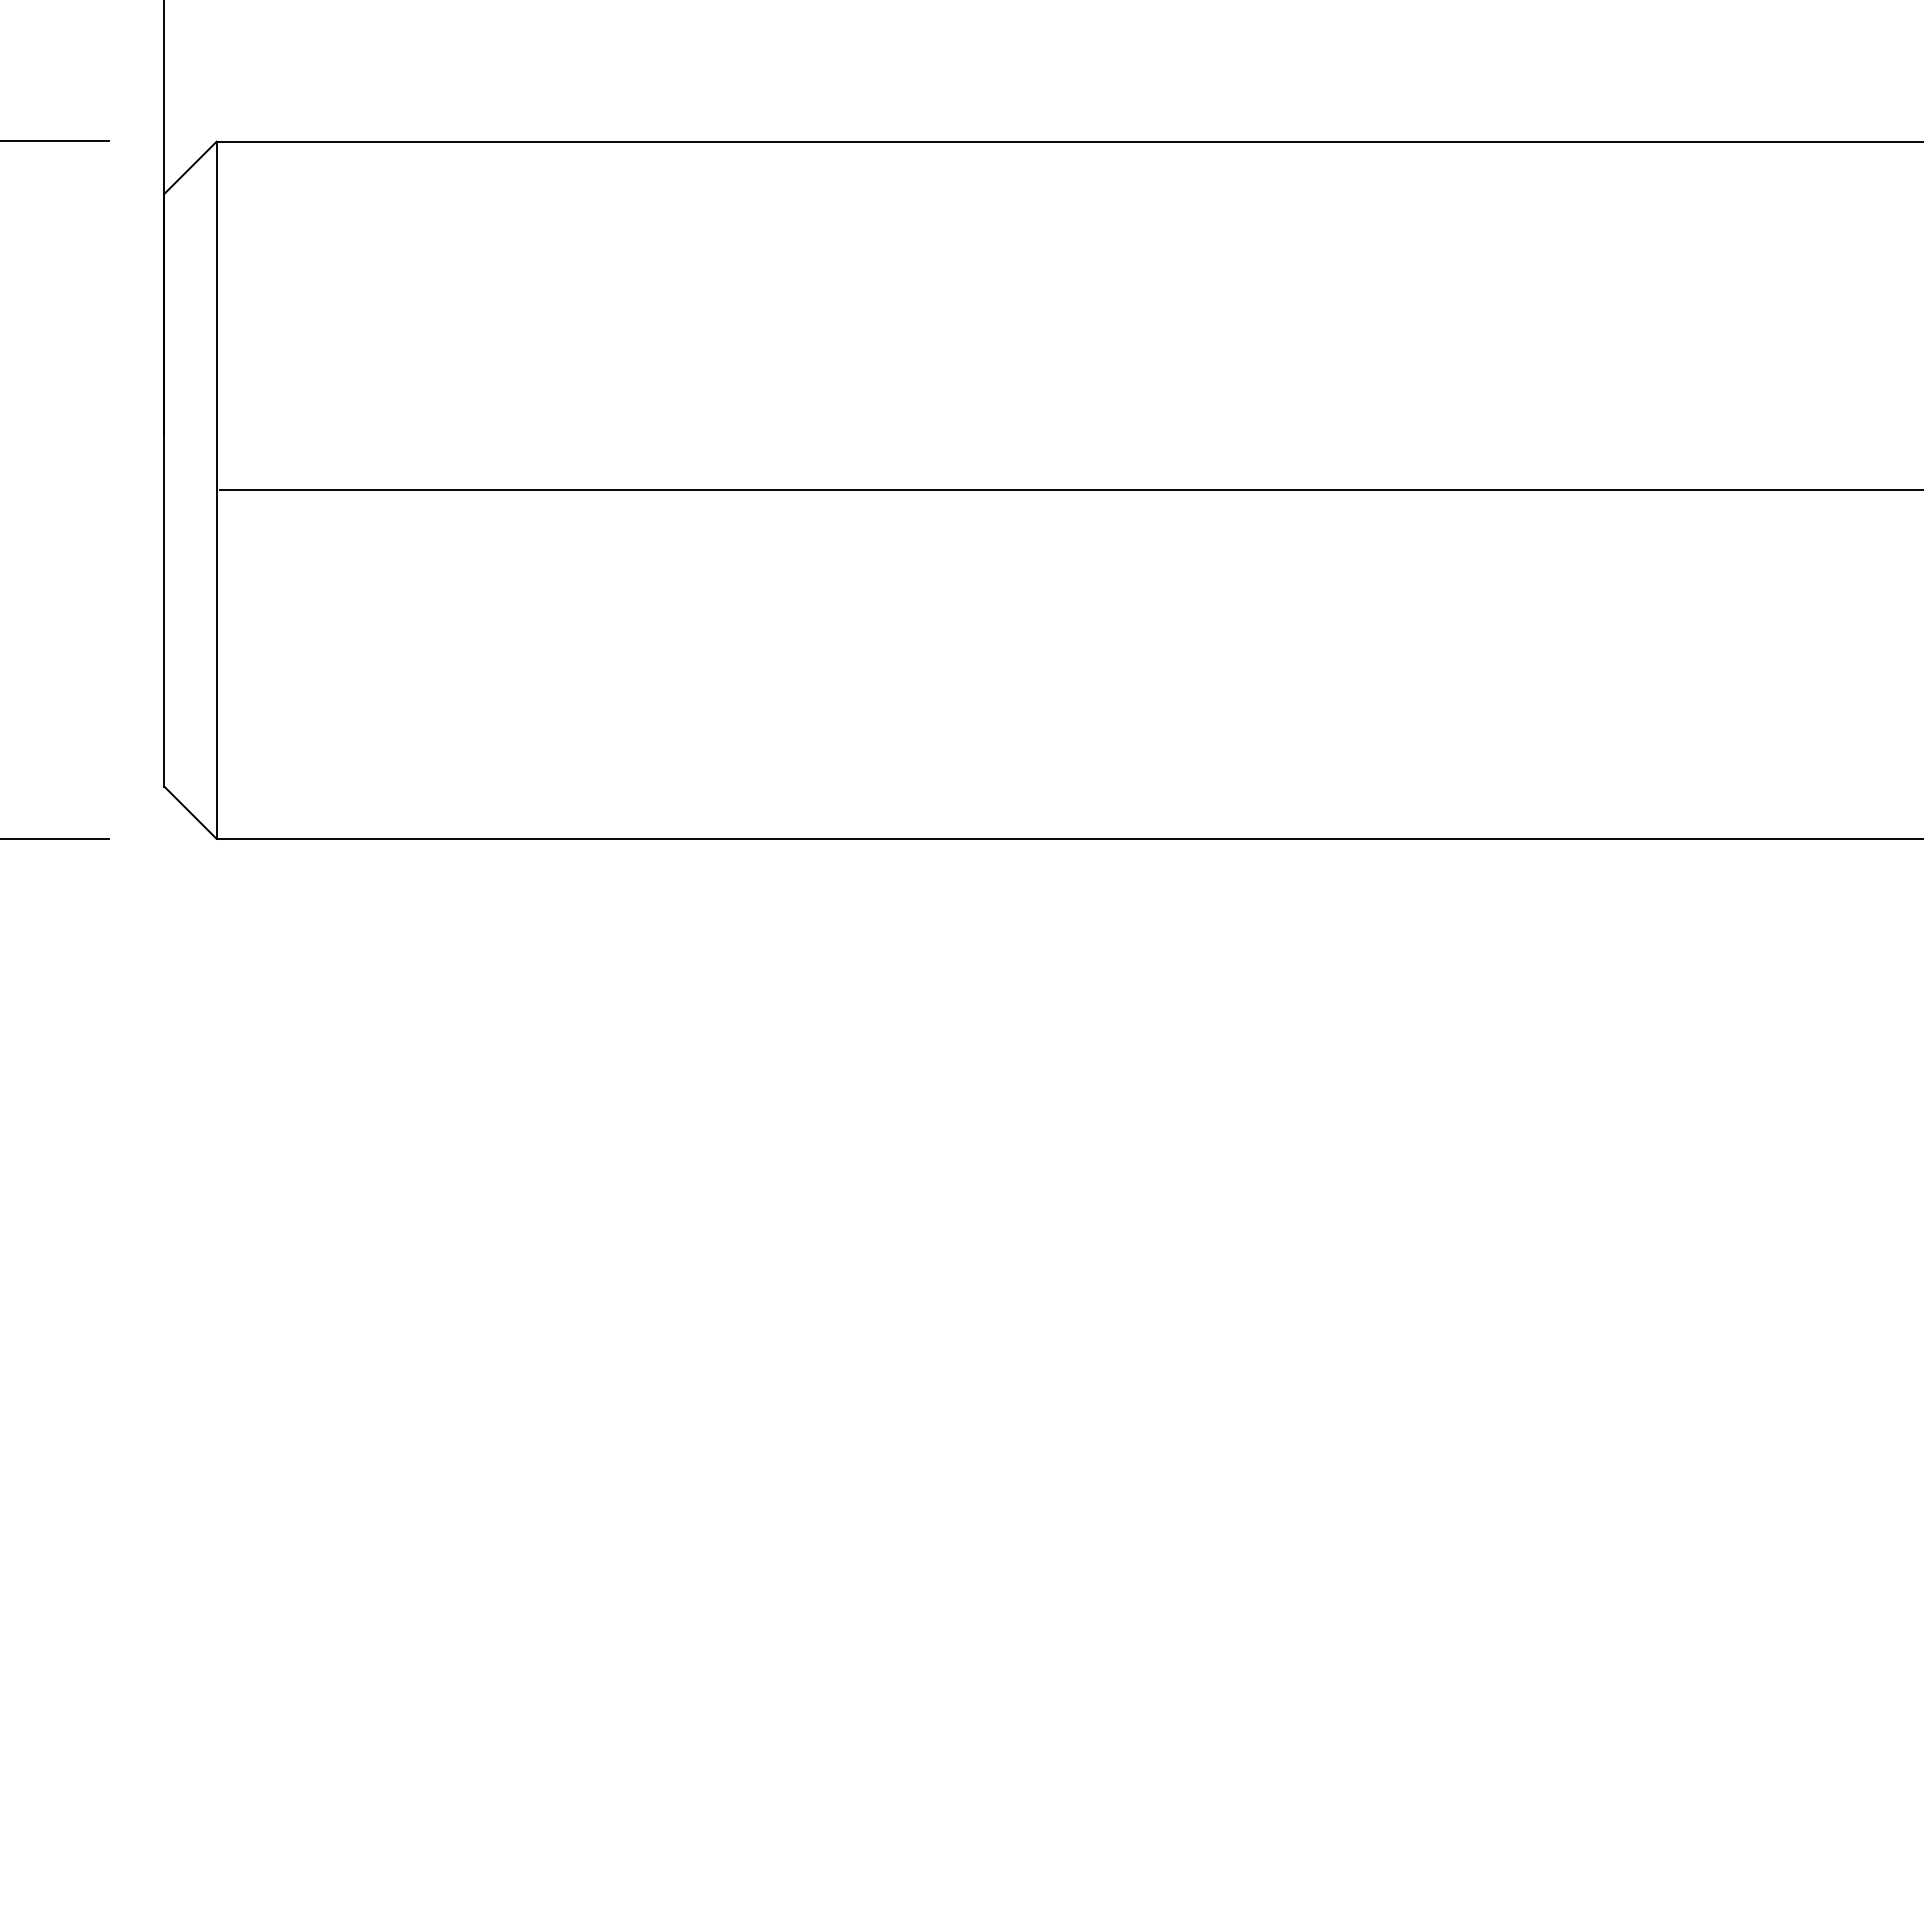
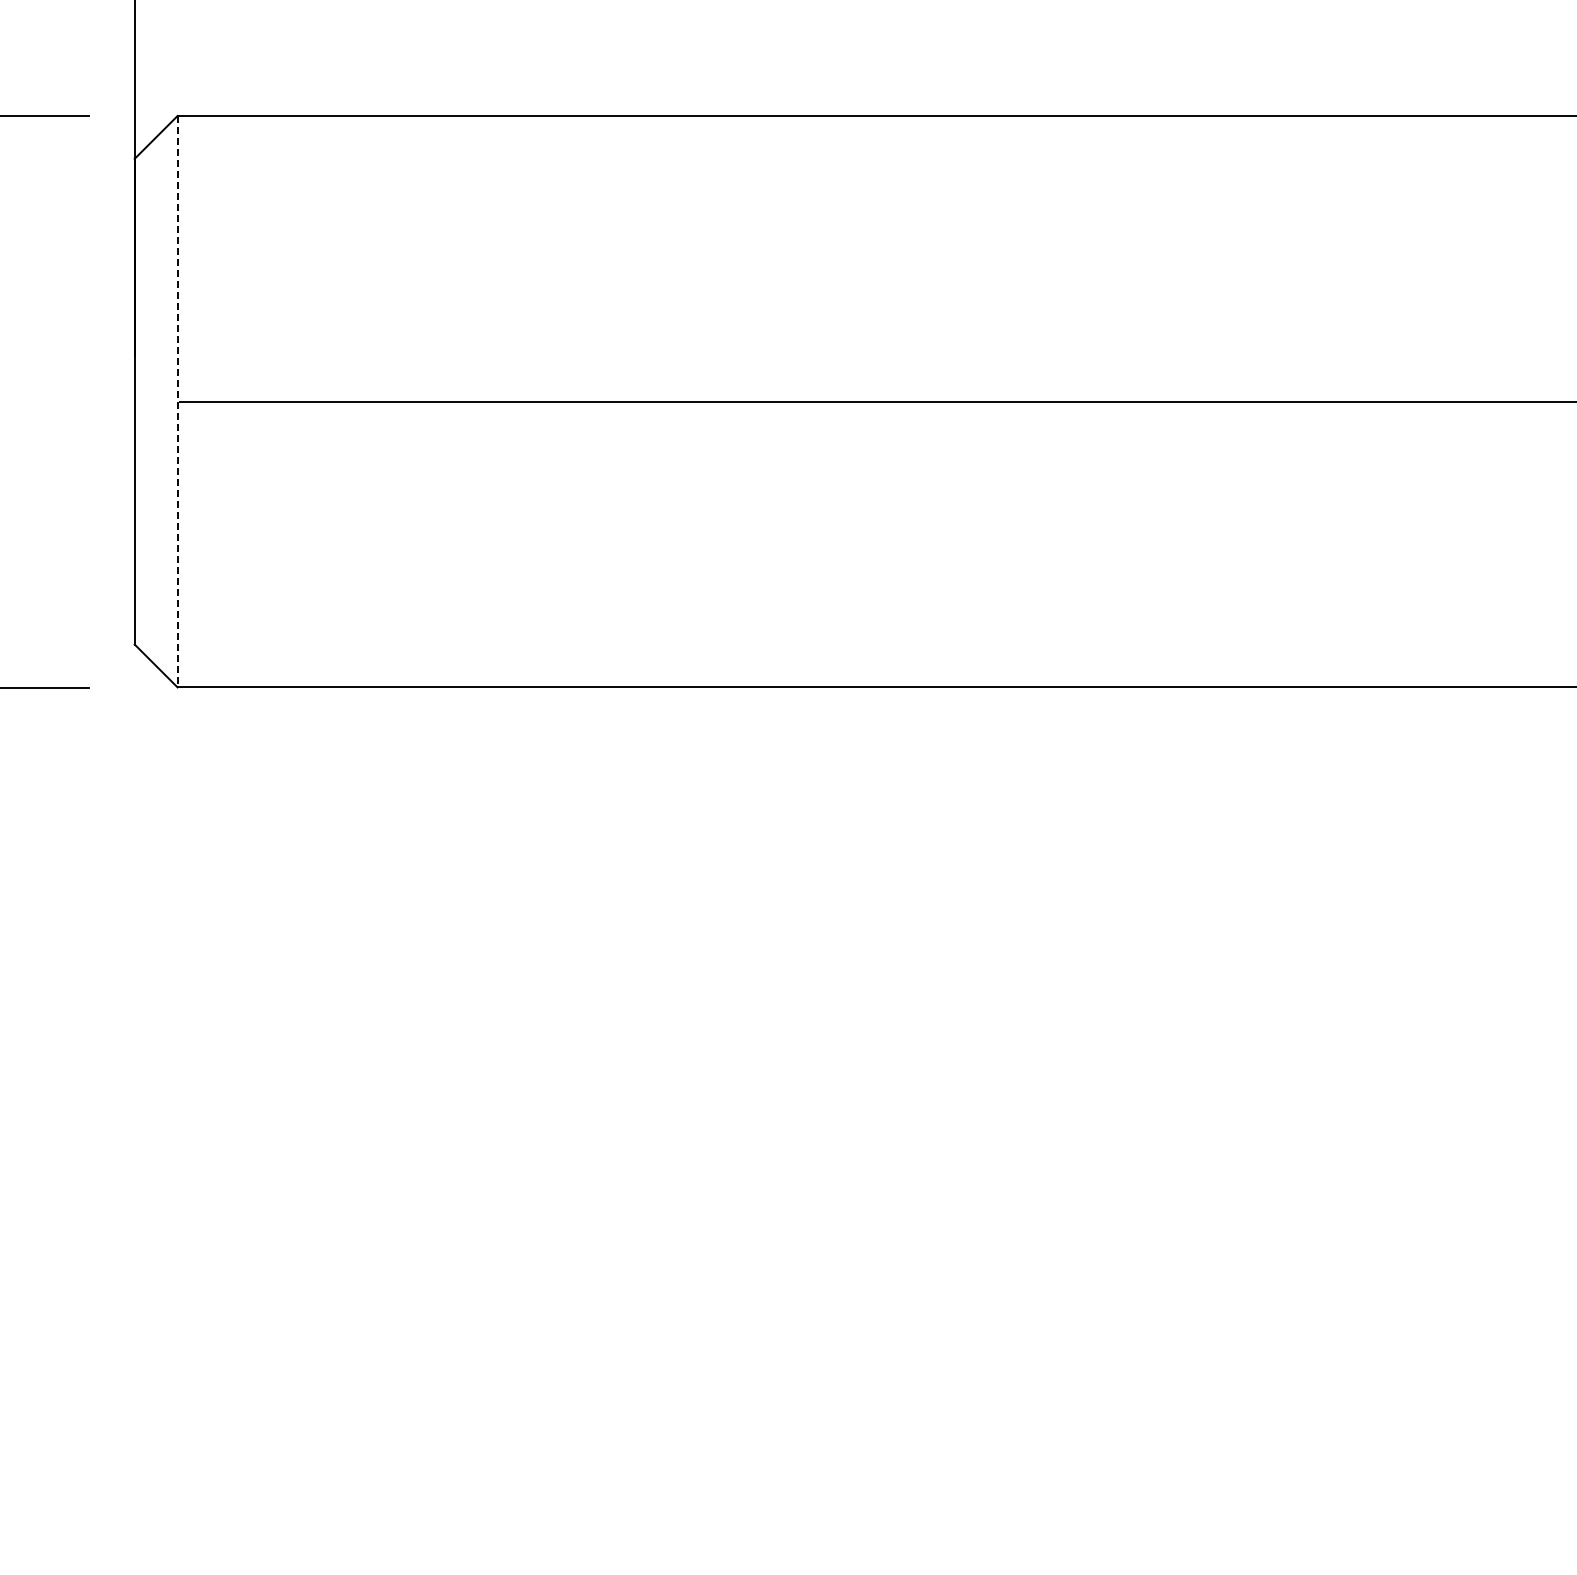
line: (216, 490) -> (177, 401), solid -> dashed

